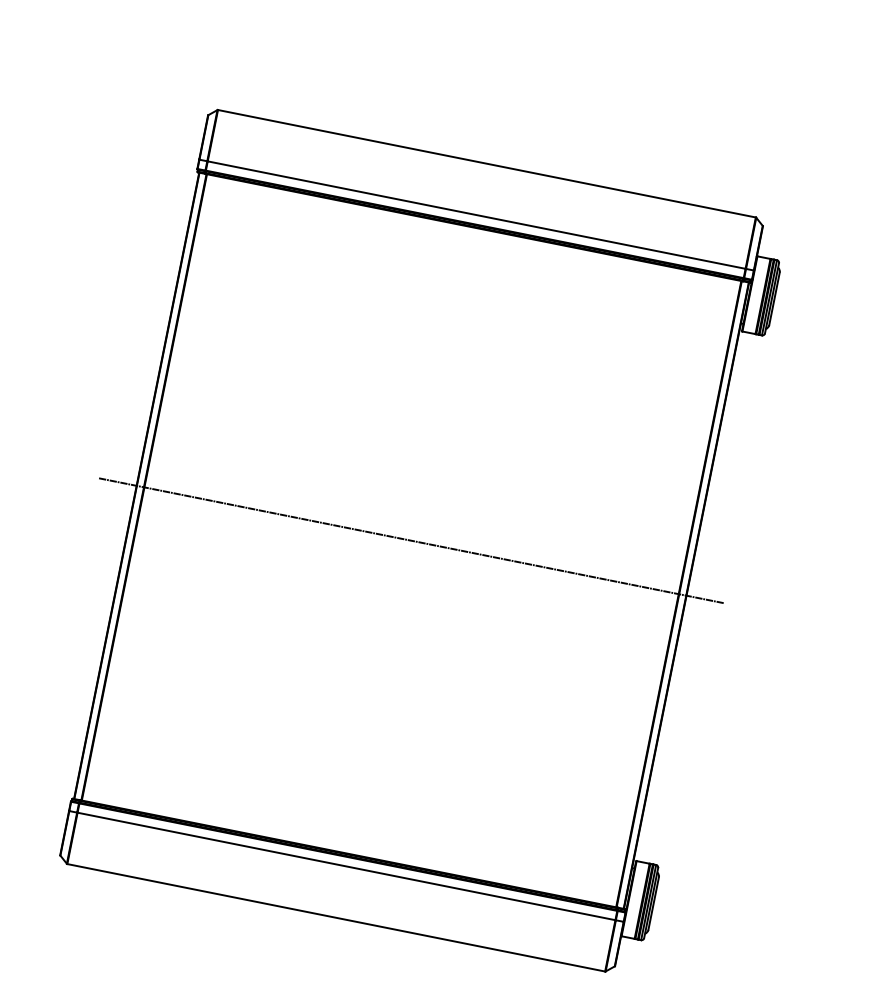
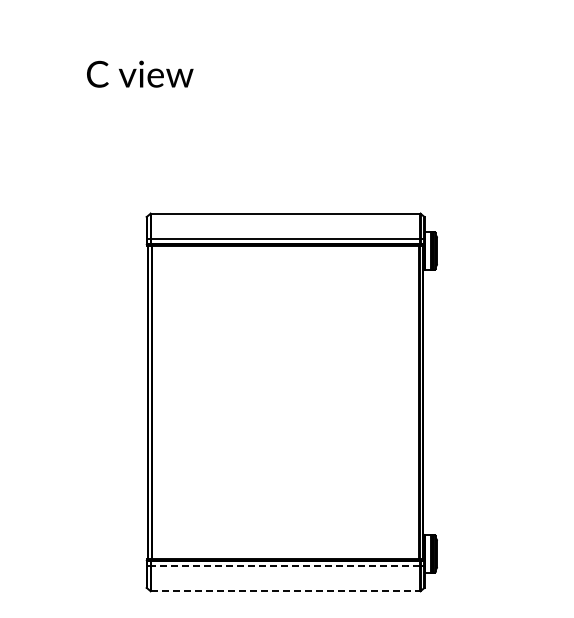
line: (411, 540) -> (285, 402), removed
line: (346, 866) -> (285, 565), solid -> dashed
line: (335, 918) -> (285, 591), solid -> dashed

